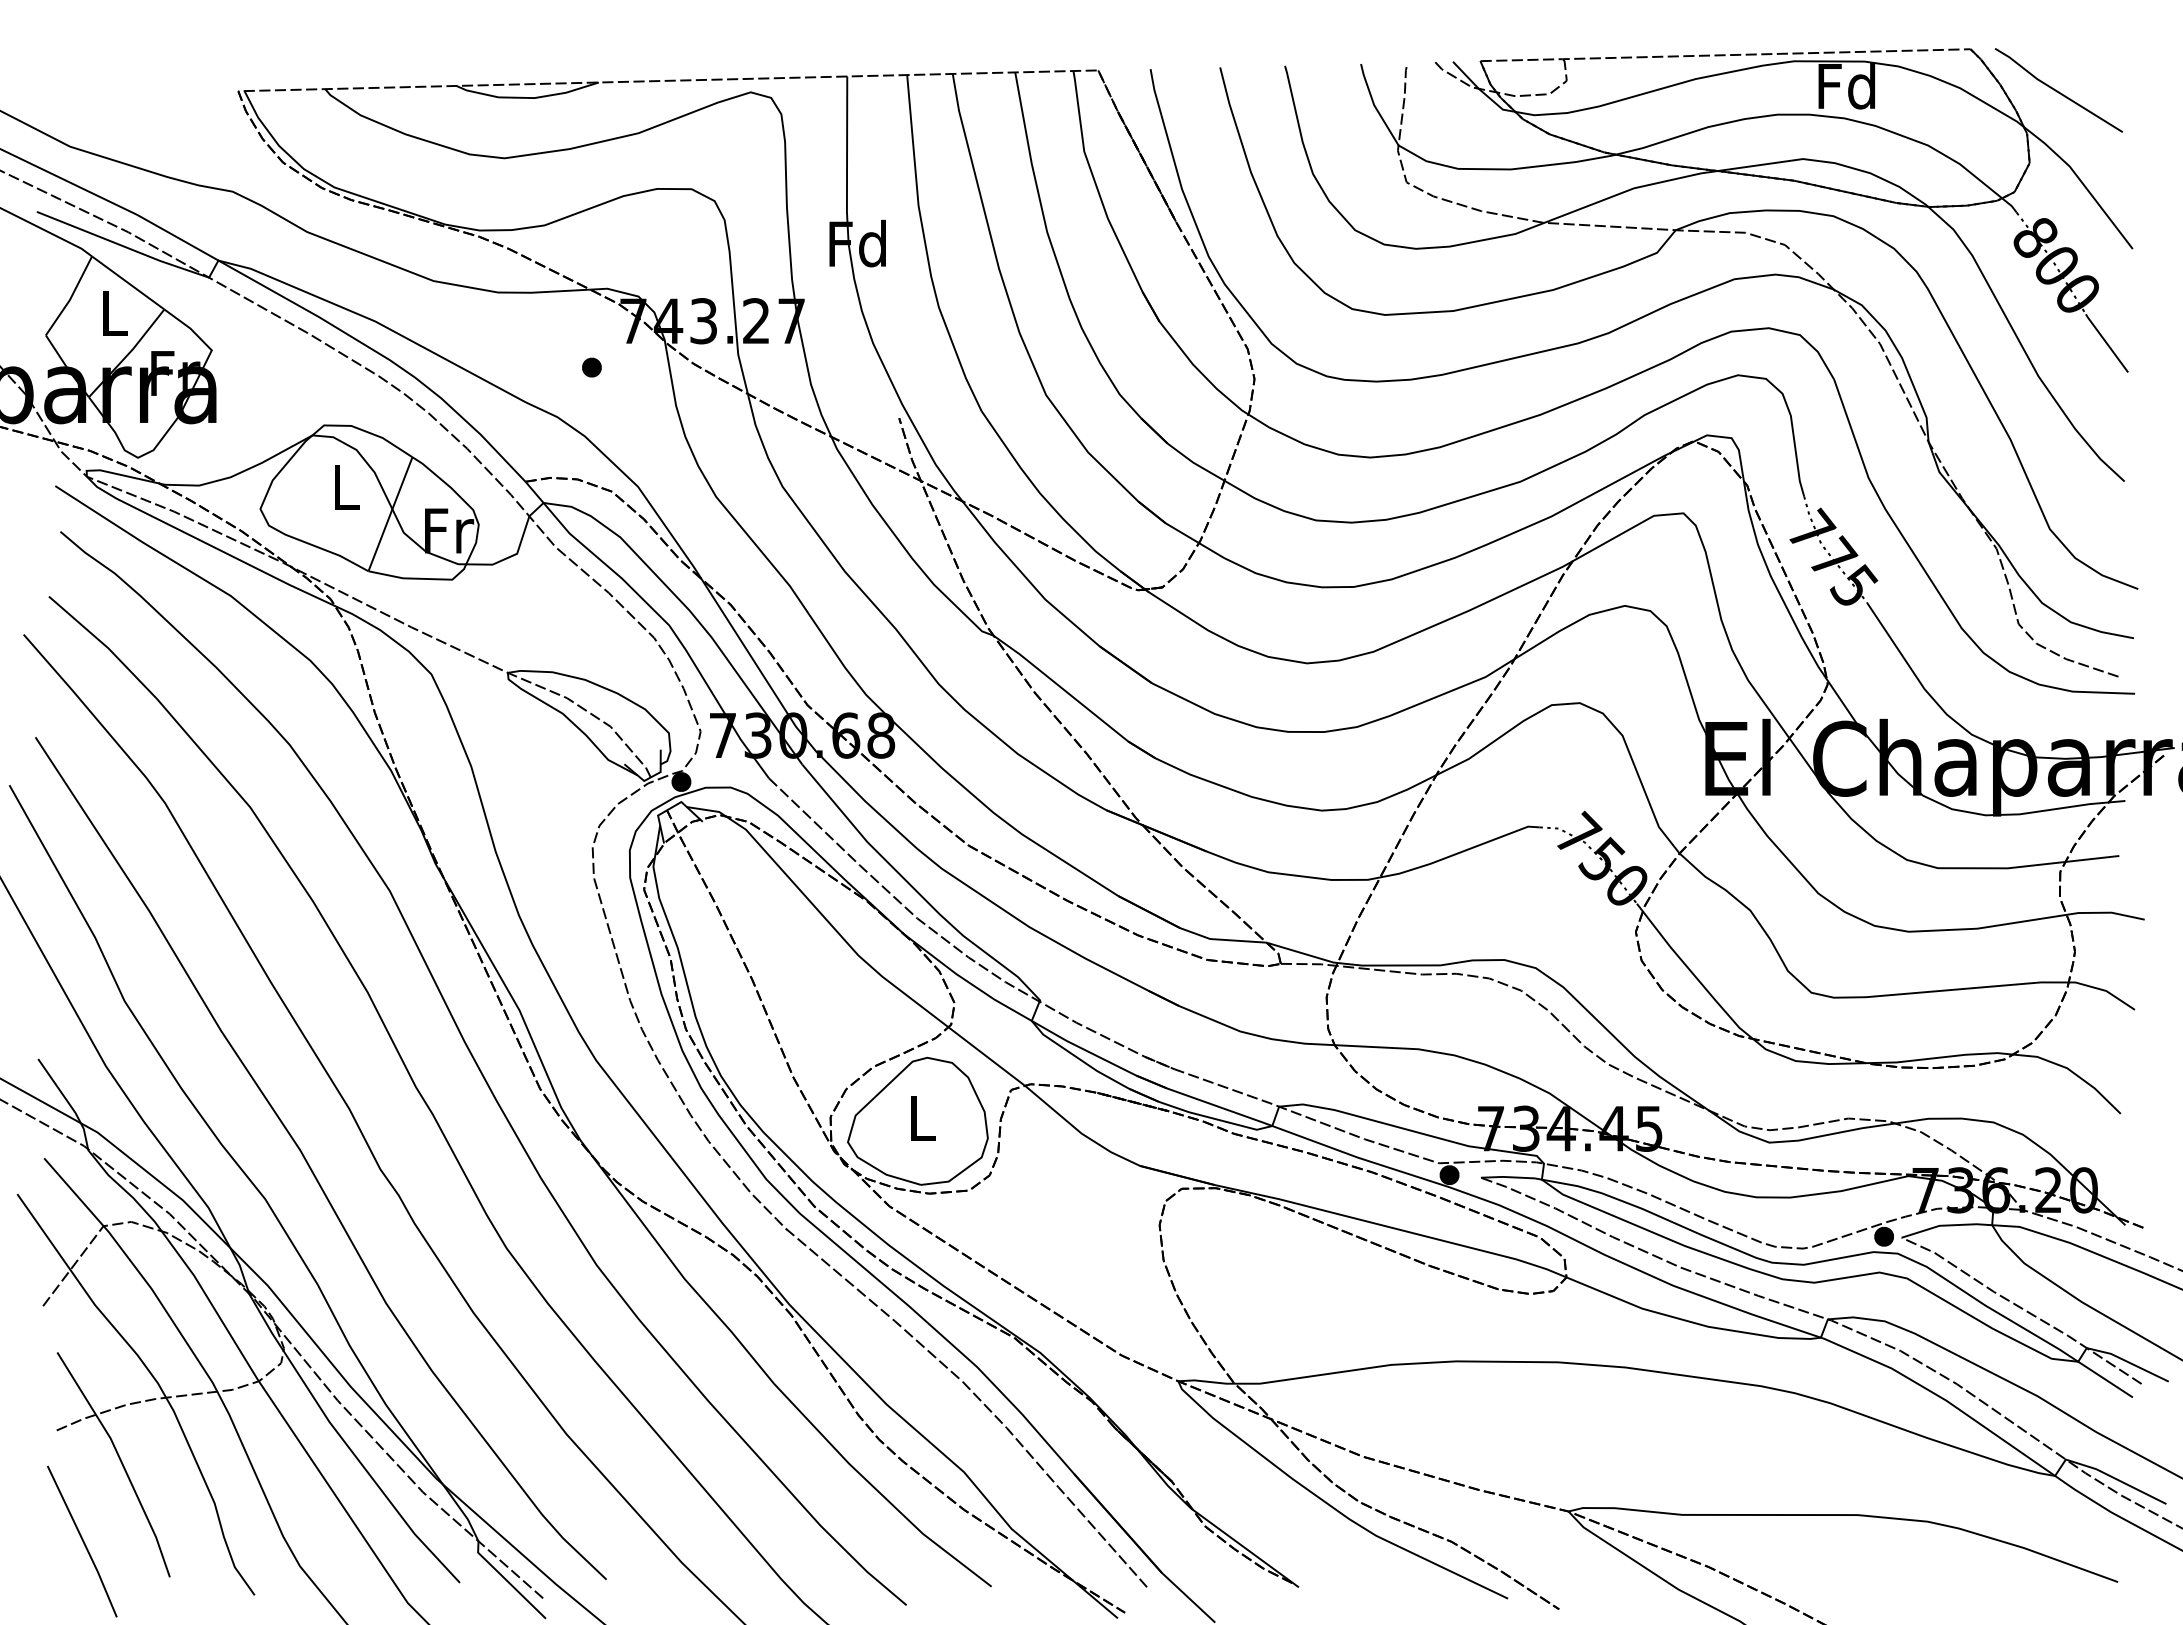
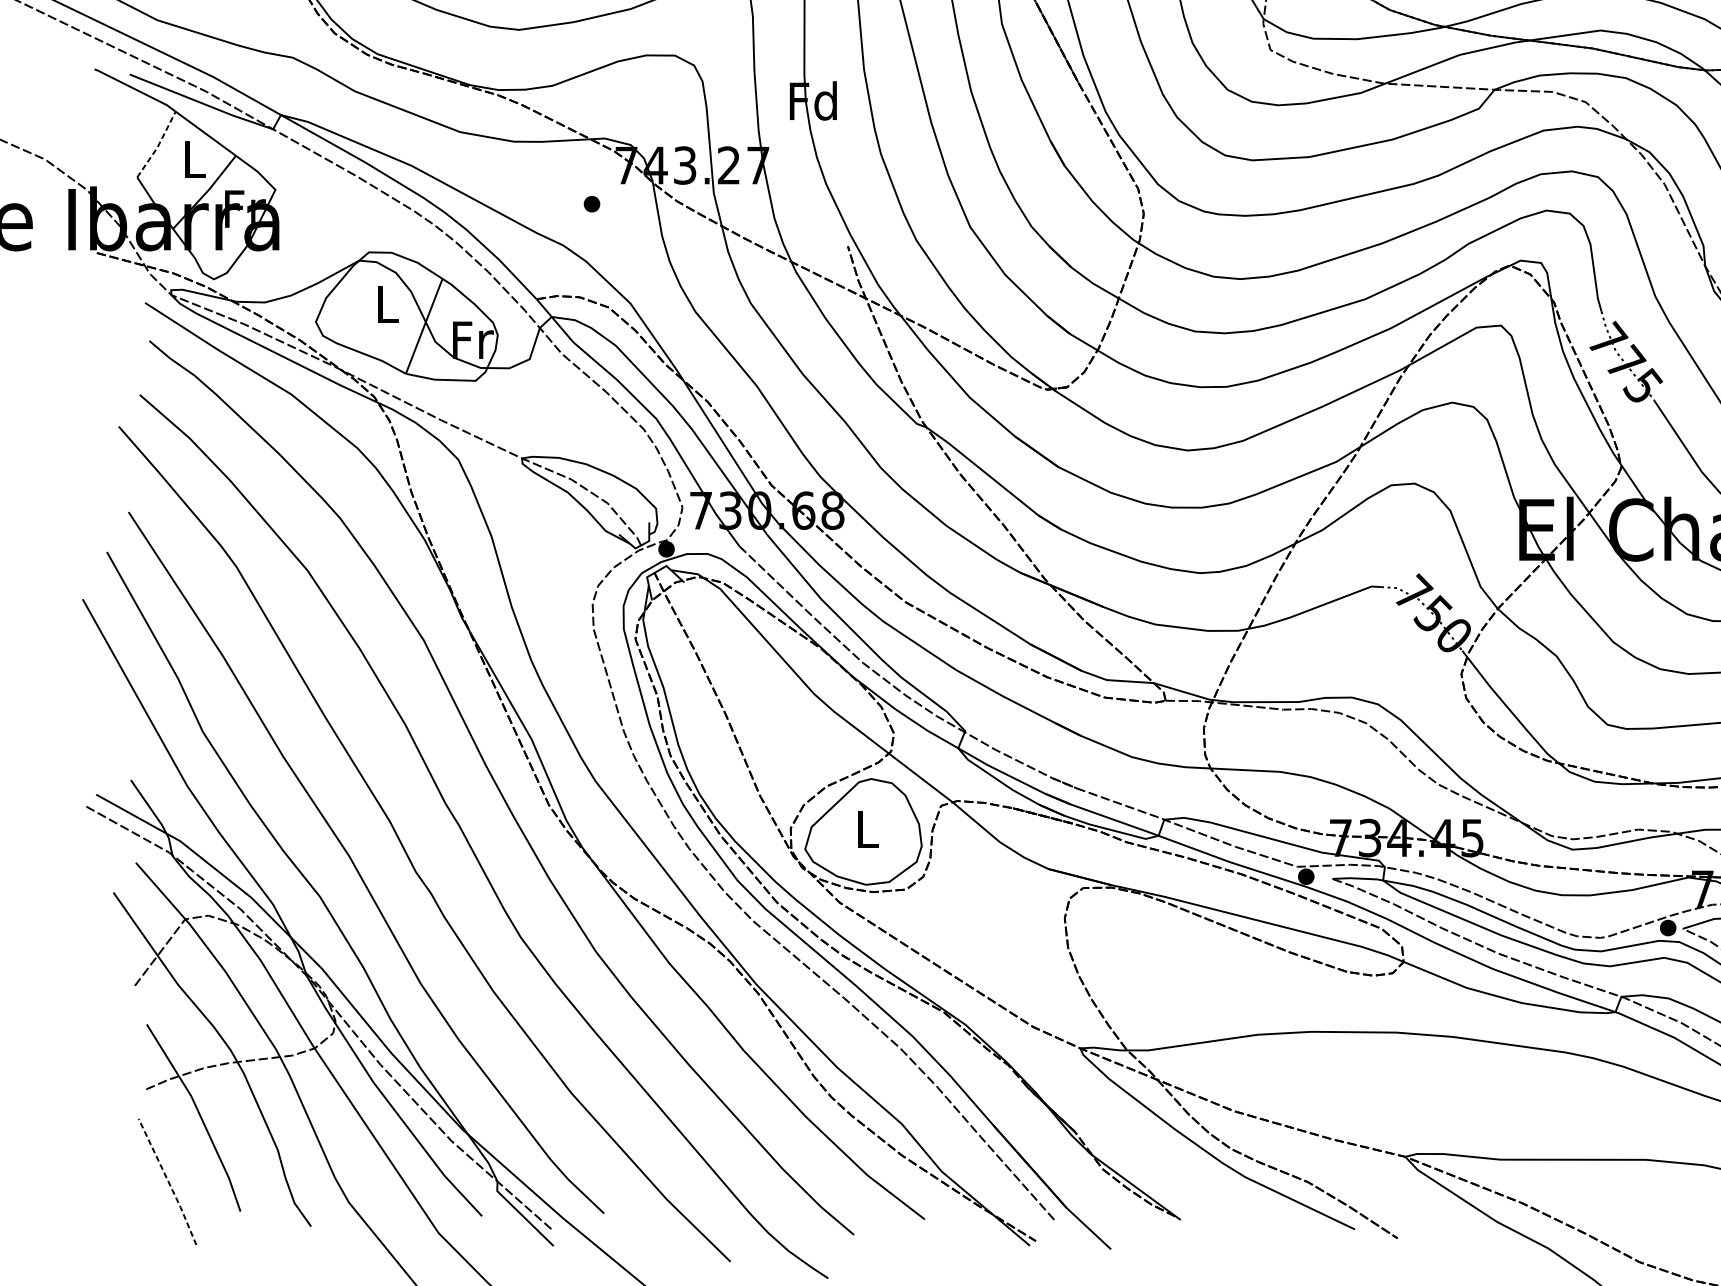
line: (71, 297) -> (158, 145), solid -> dashed
line: (83, 1541) -> (168, 1181), solid -> dashed

